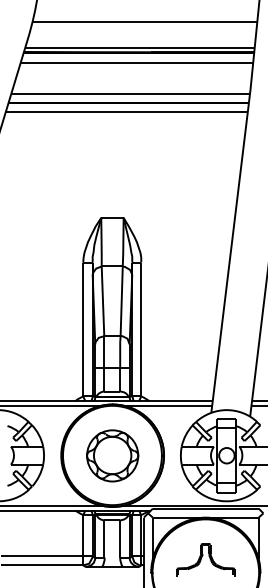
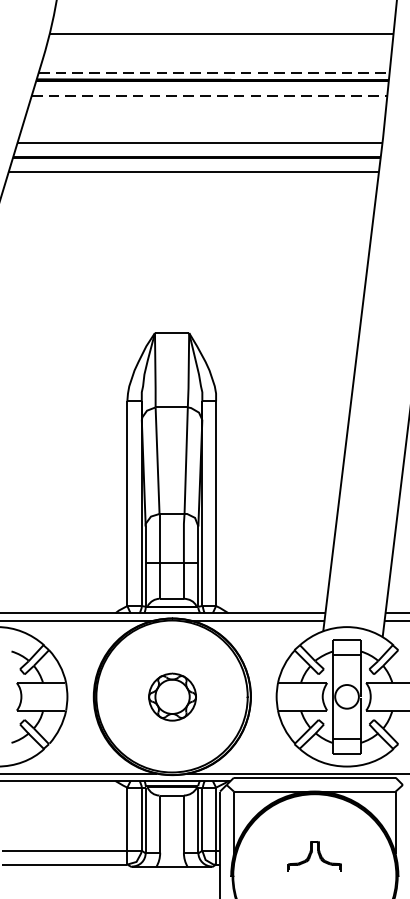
line: (140, 47) -> (214, 72), solid -> dashed
line: (137, 62) -> (210, 95), solid -> dashed
part: (112, 455) -> (172, 696), size x0.6
part: (205, 559) -> (314, 855), size x0.6

